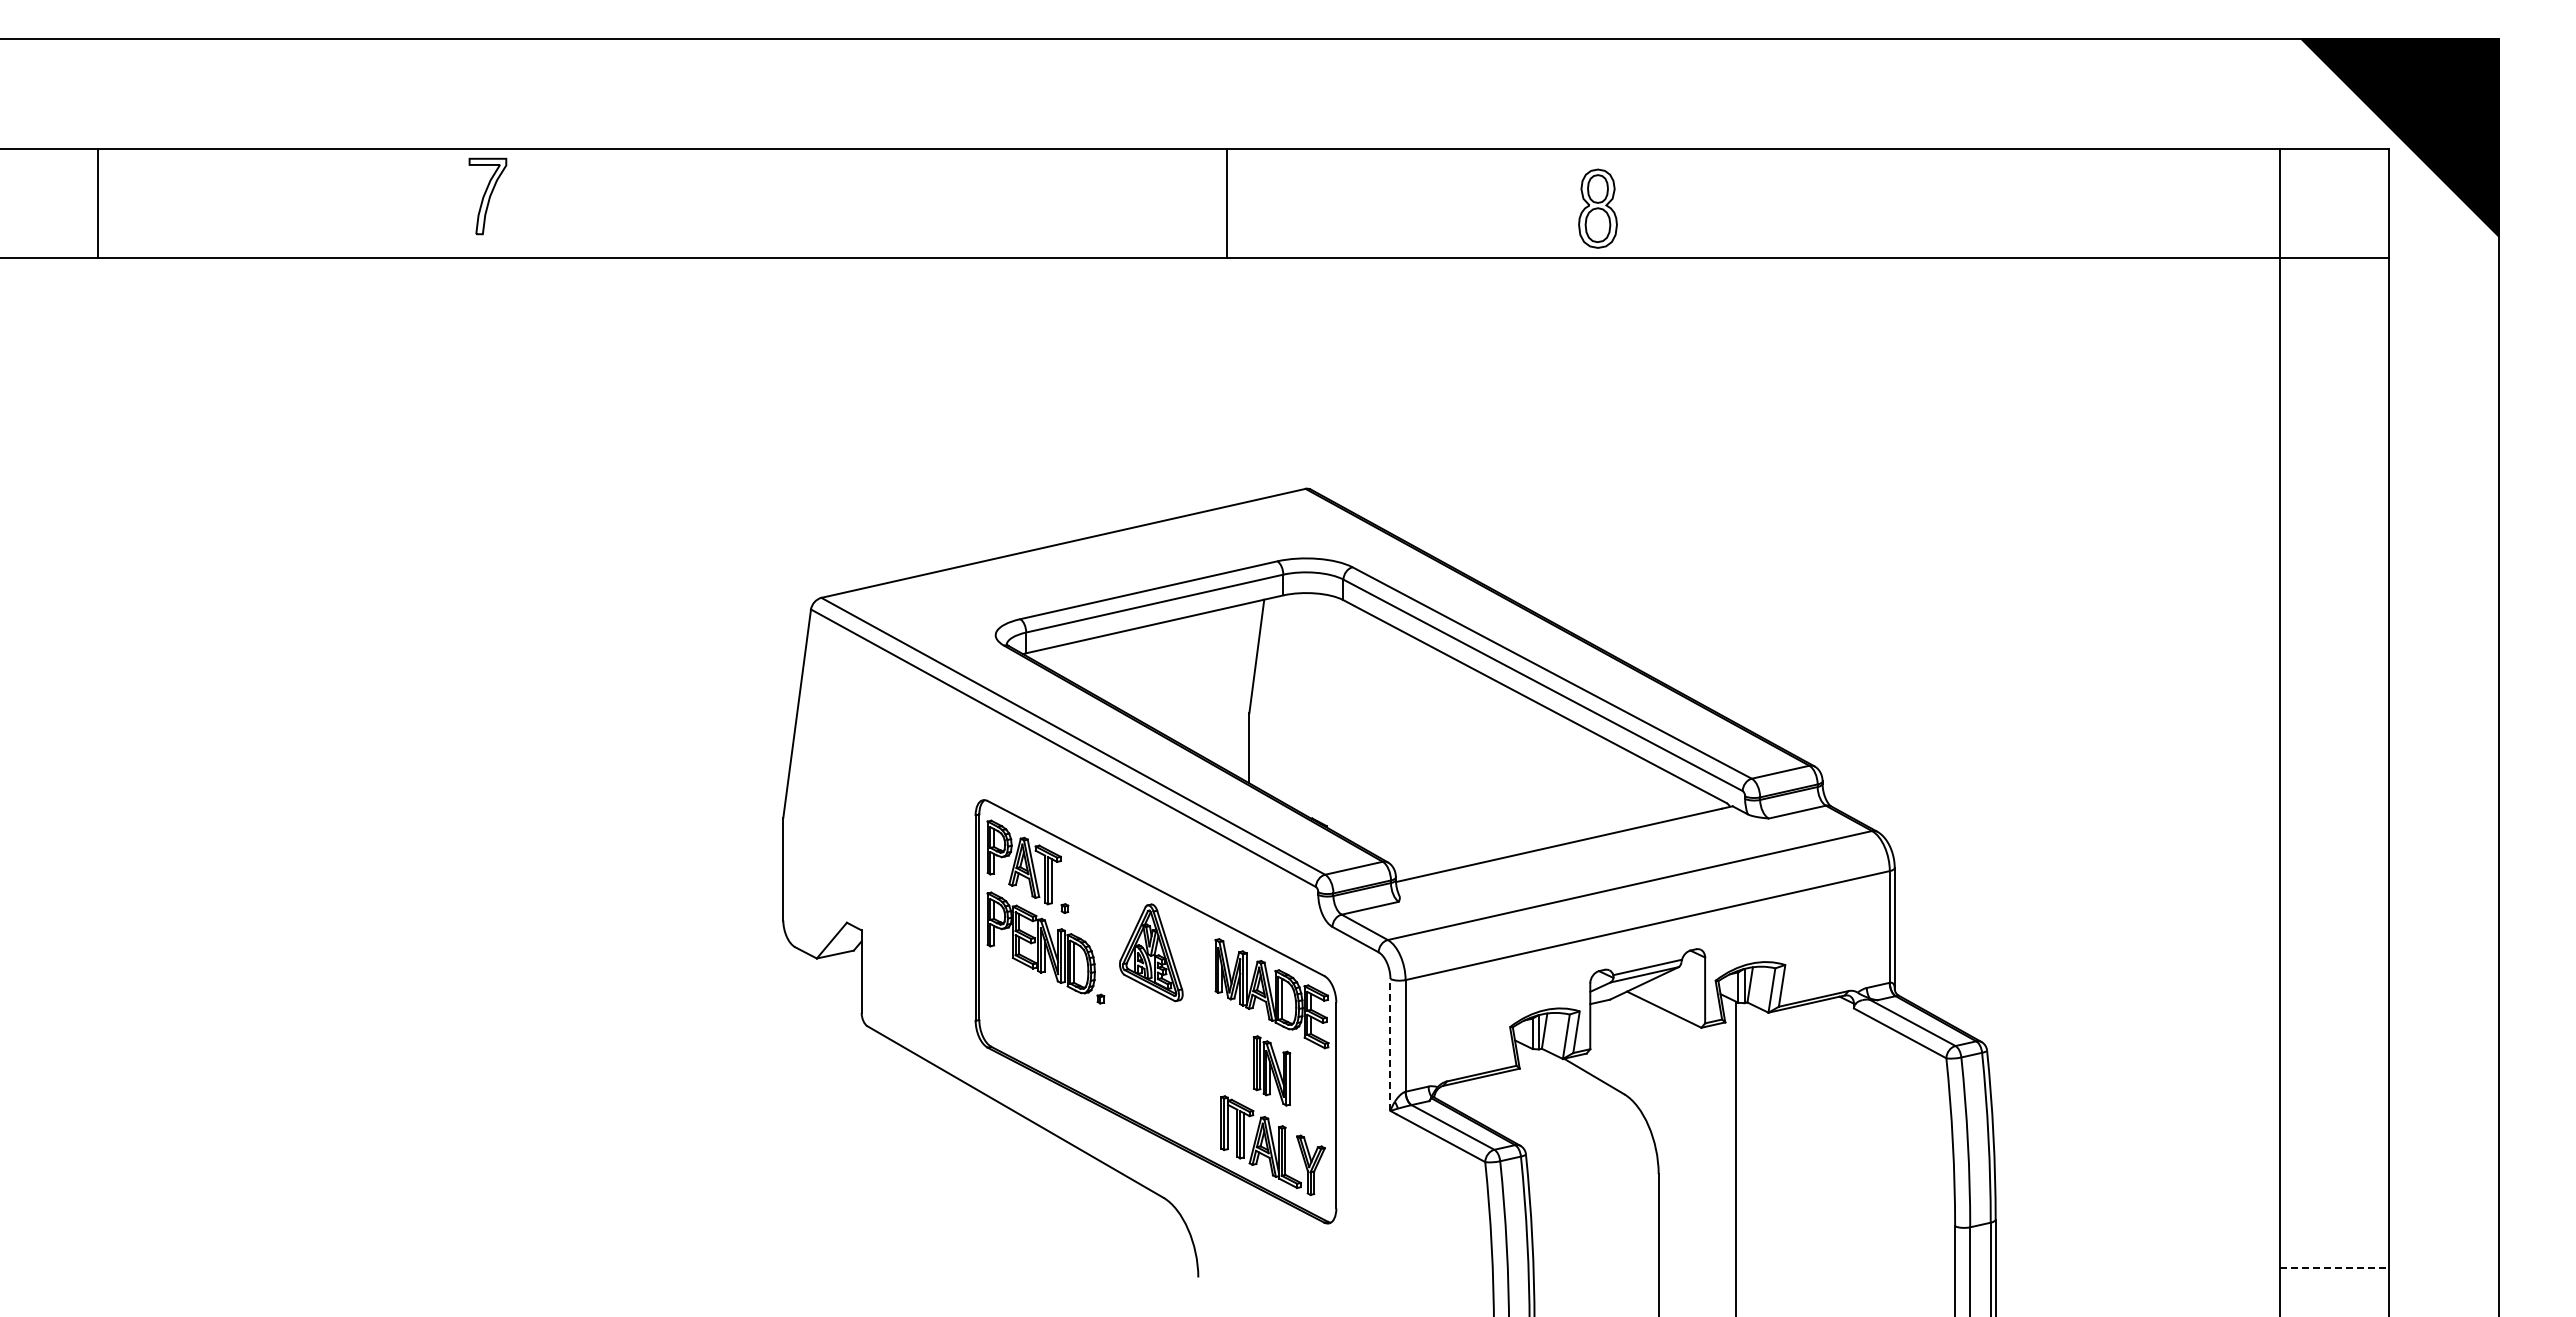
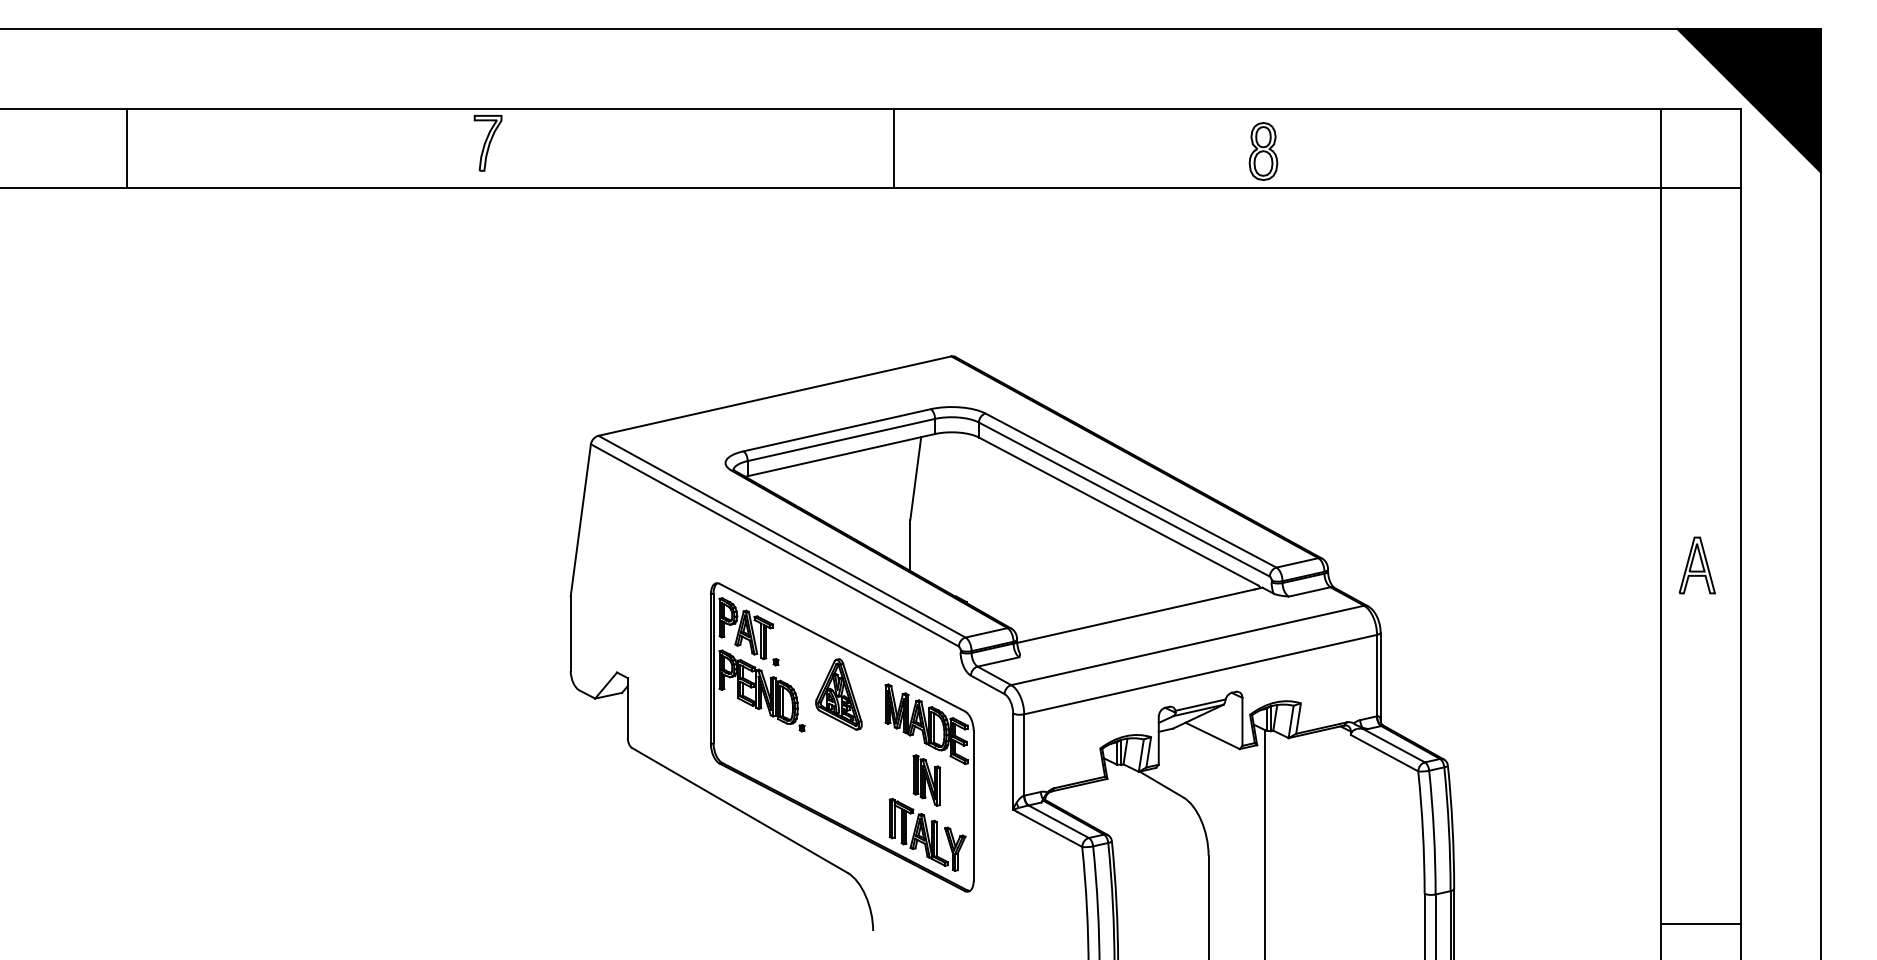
part: (487, 196) -> (487, 143), moved
line: (97, 203) -> (127, 148), moved
part: (1597, 208) -> (1263, 151), moved
part: (2329, 775) -> (1697, 565), added
line: (1390, 1044) -> (1013, 761), dashed -> solid
line: (2334, 1268) -> (1701, 924), dashed -> solid

